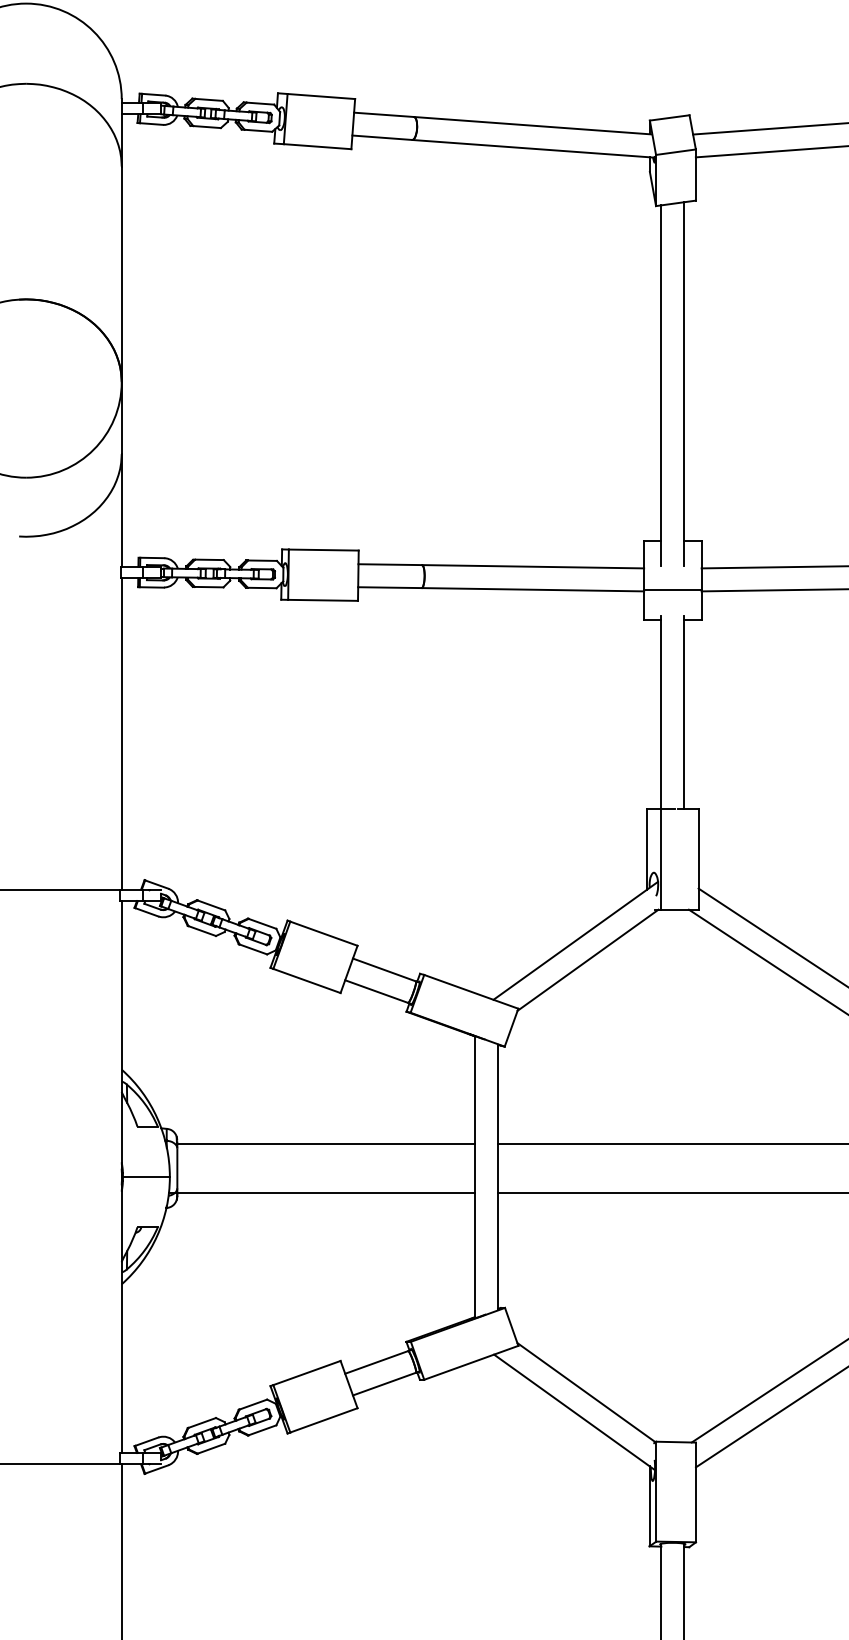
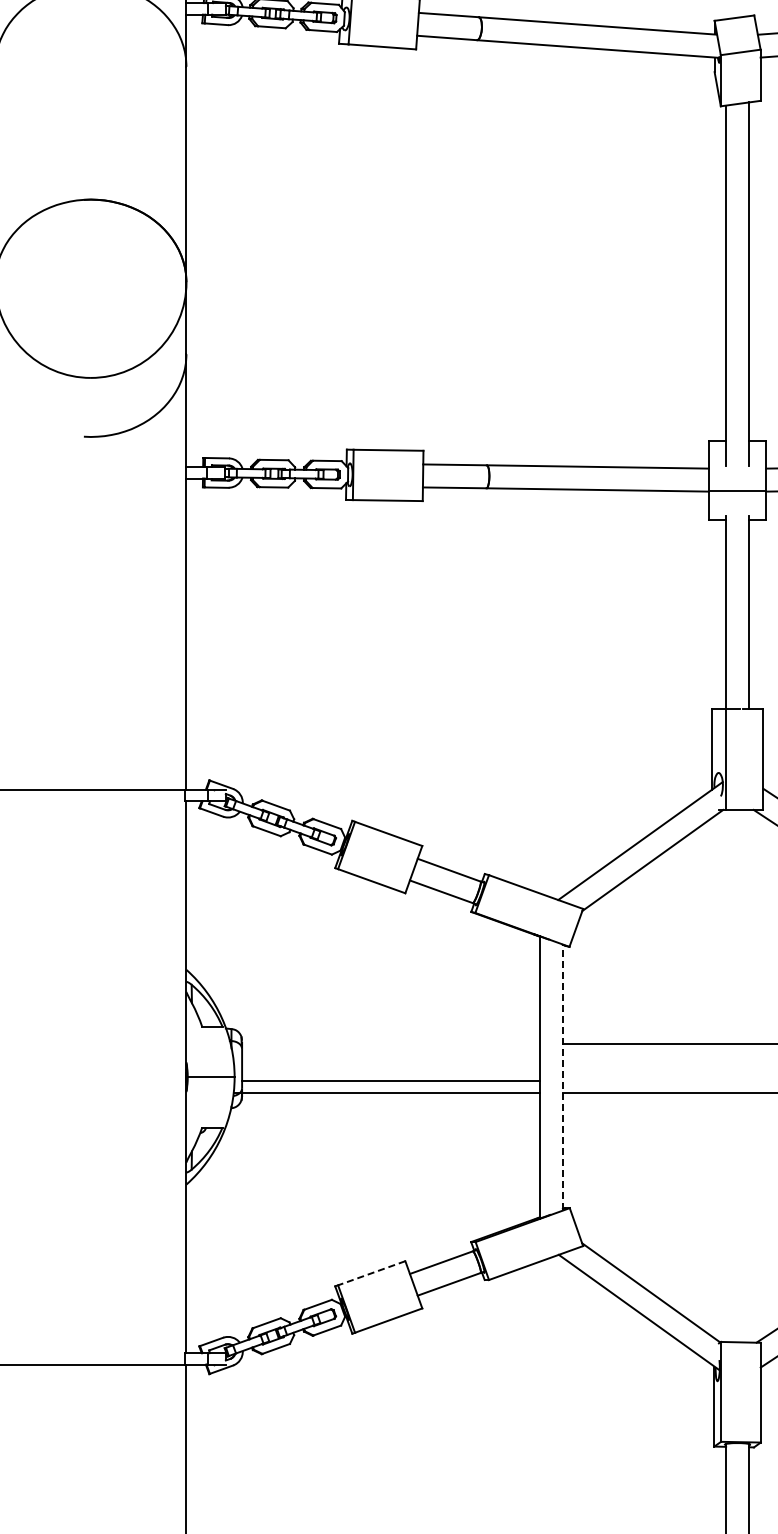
line: (326, 1144) -> (391, 1081), moved
line: (498, 1177) -> (563, 1077), solid -> dashed
line: (306, 1373) -> (371, 1273), solid -> dashed

